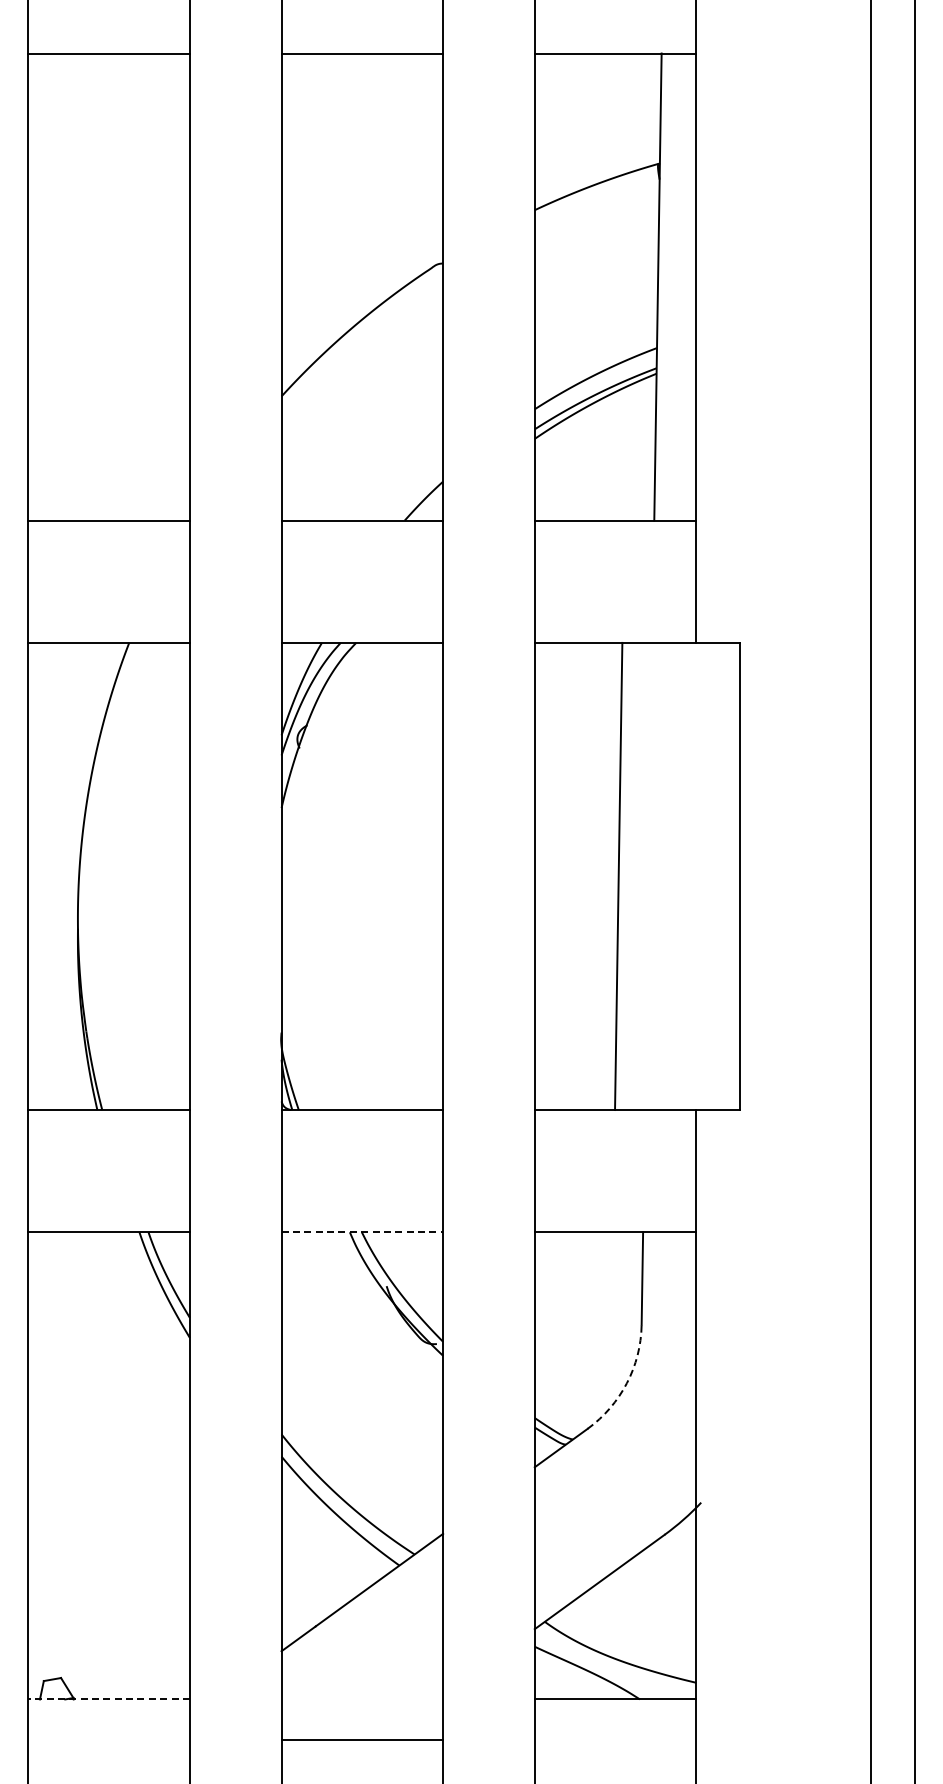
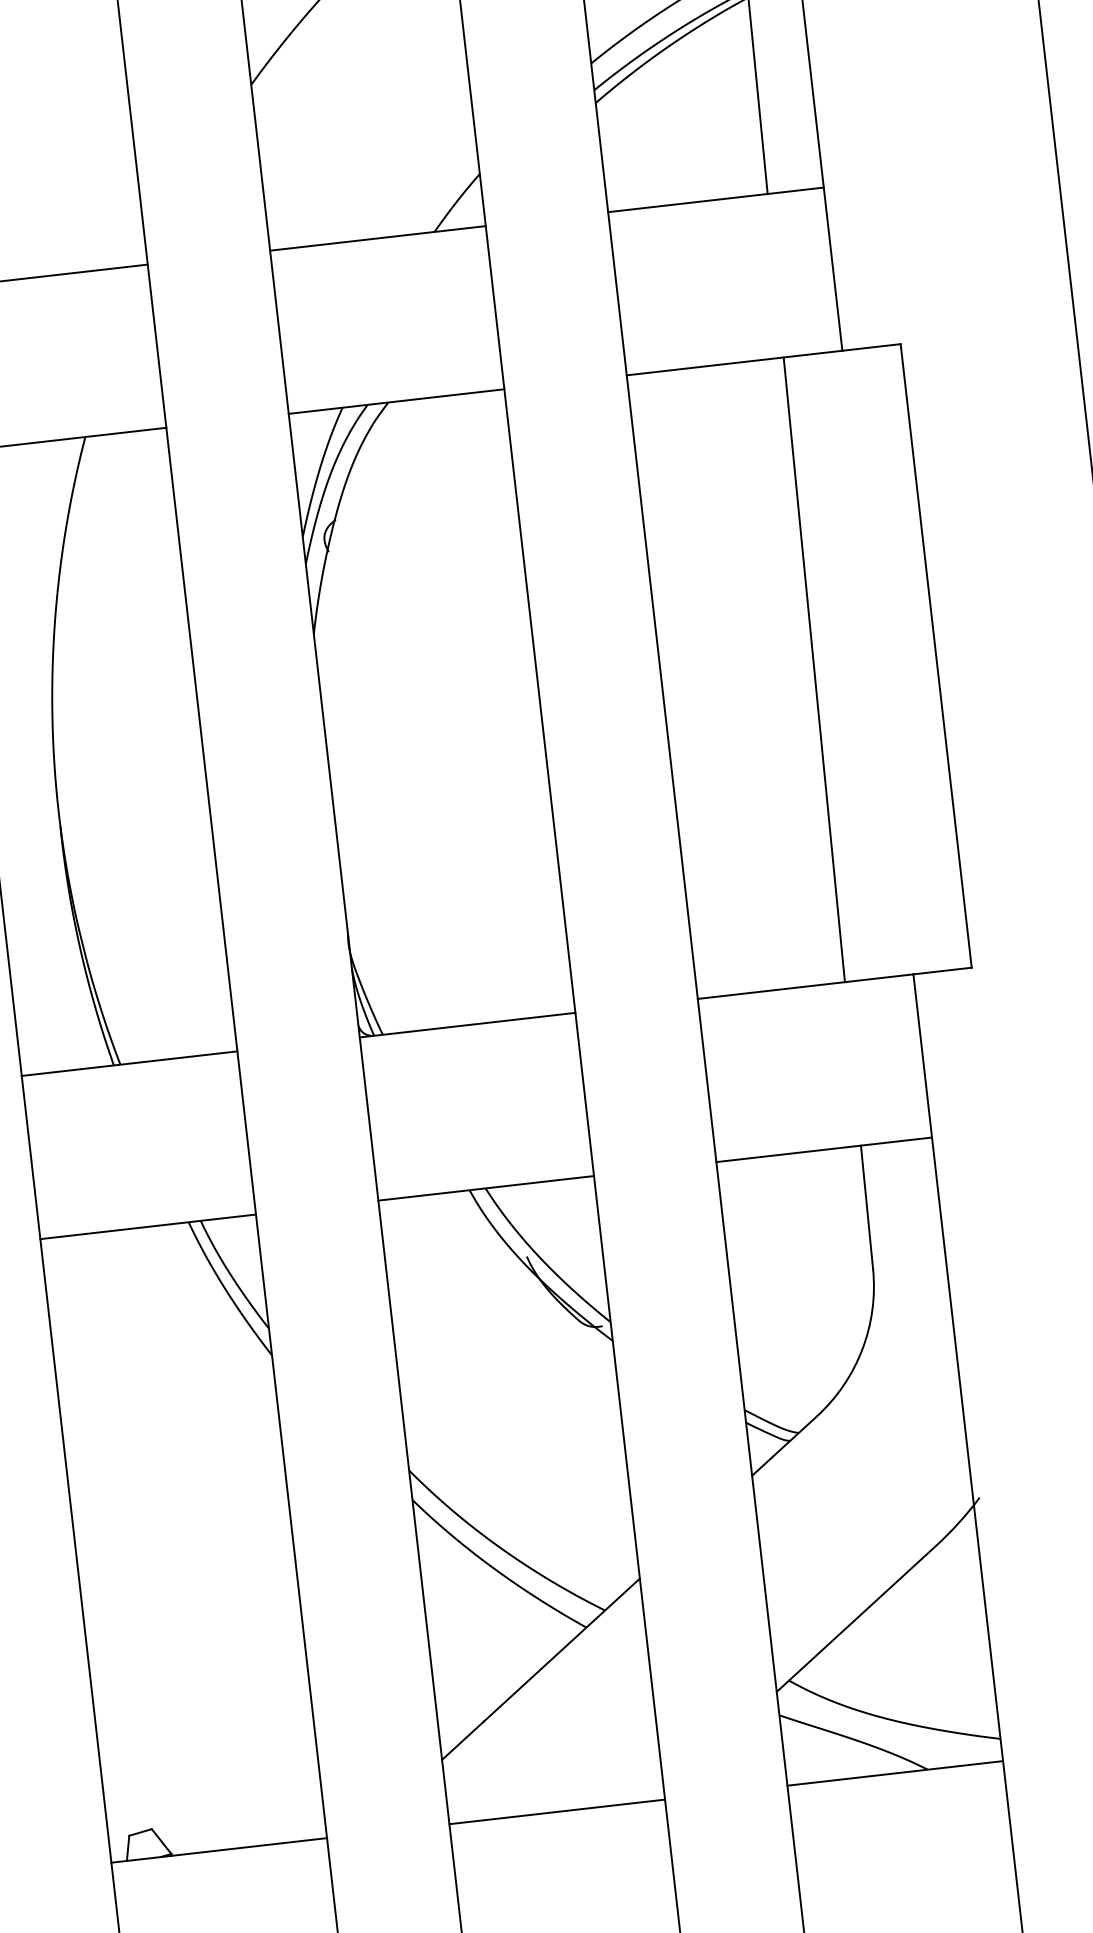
line: (618, 876) -> (814, 669), moved
line: (362, 1232) -> (486, 1188), dashed -> solid
arc: (626, 1383) -> (861, 1349), dashed -> solid
line: (109, 1699) -> (219, 1850), dashed -> solid
line: (362, 1740) -> (557, 1811), moved

